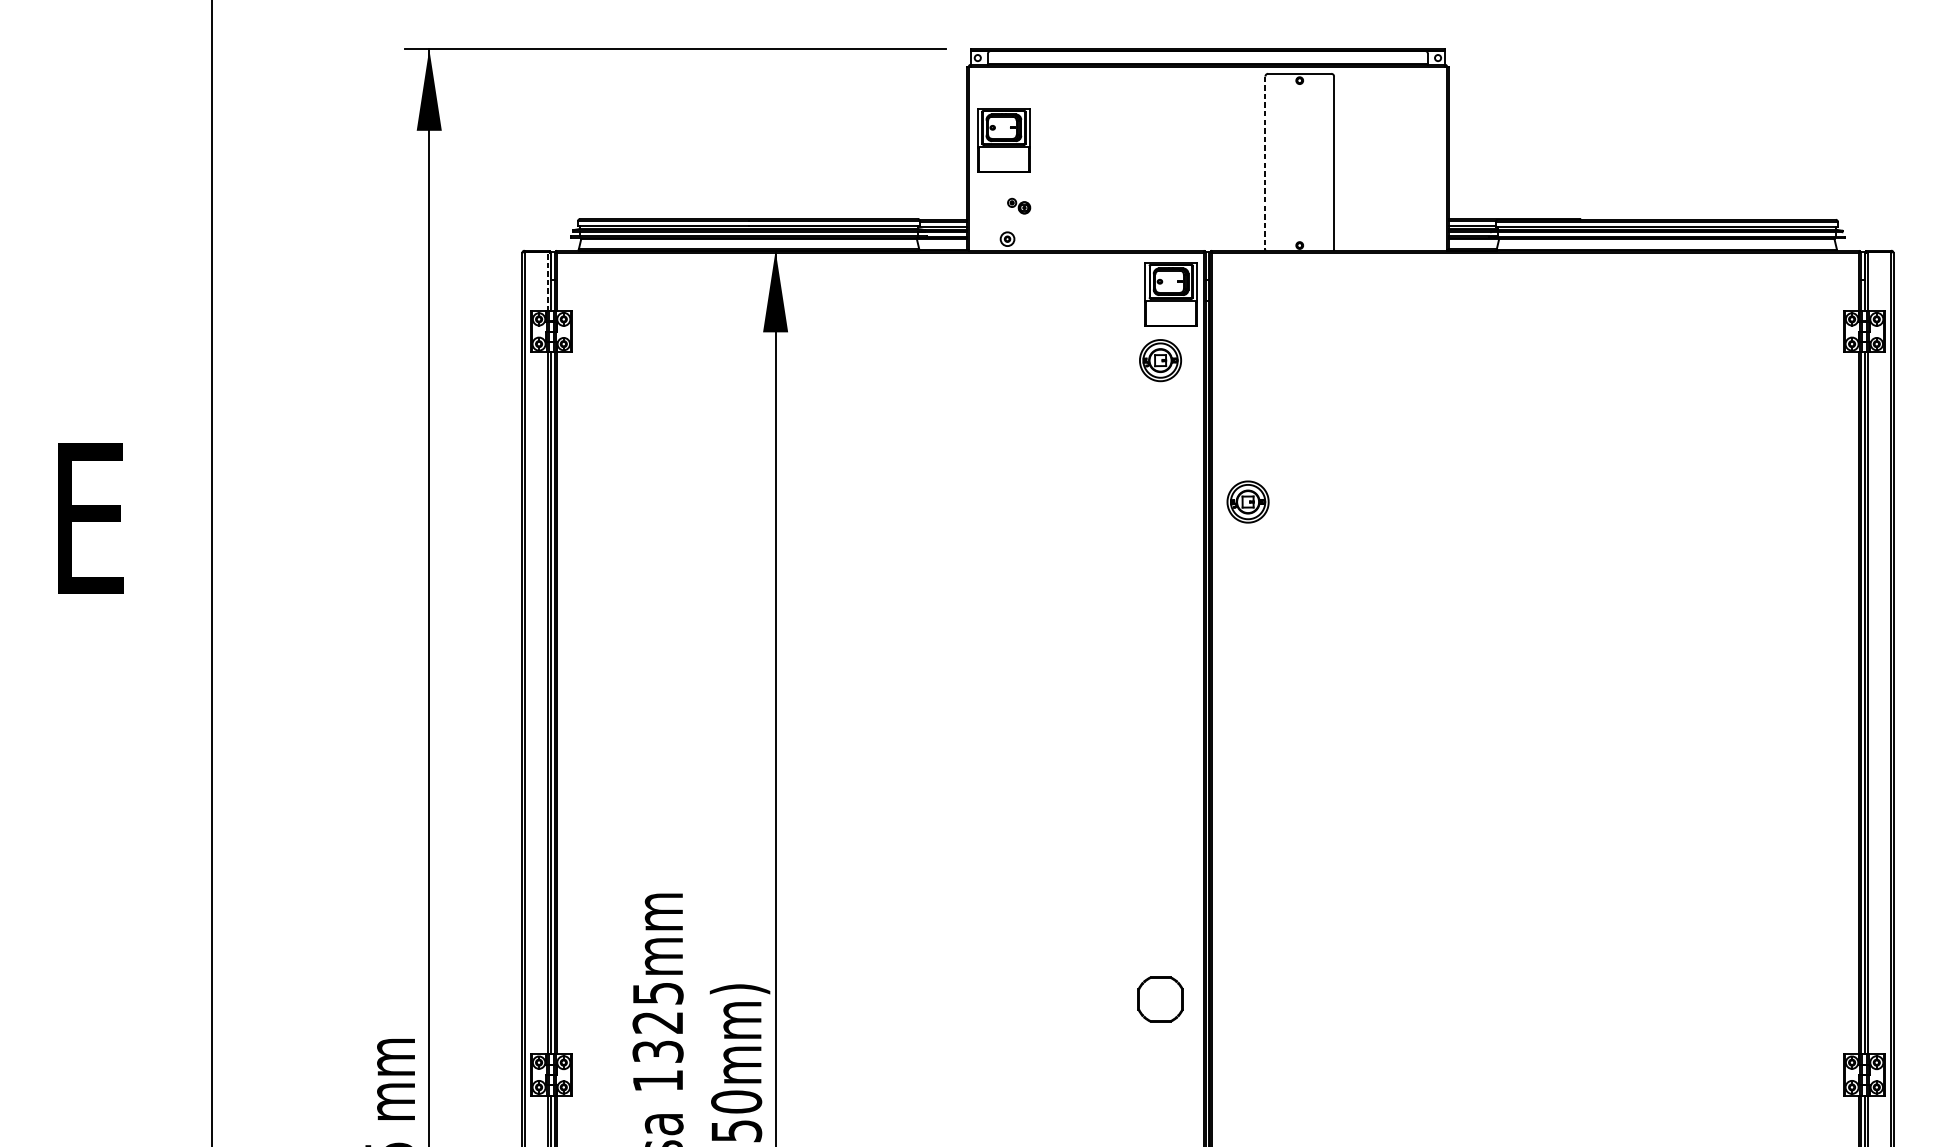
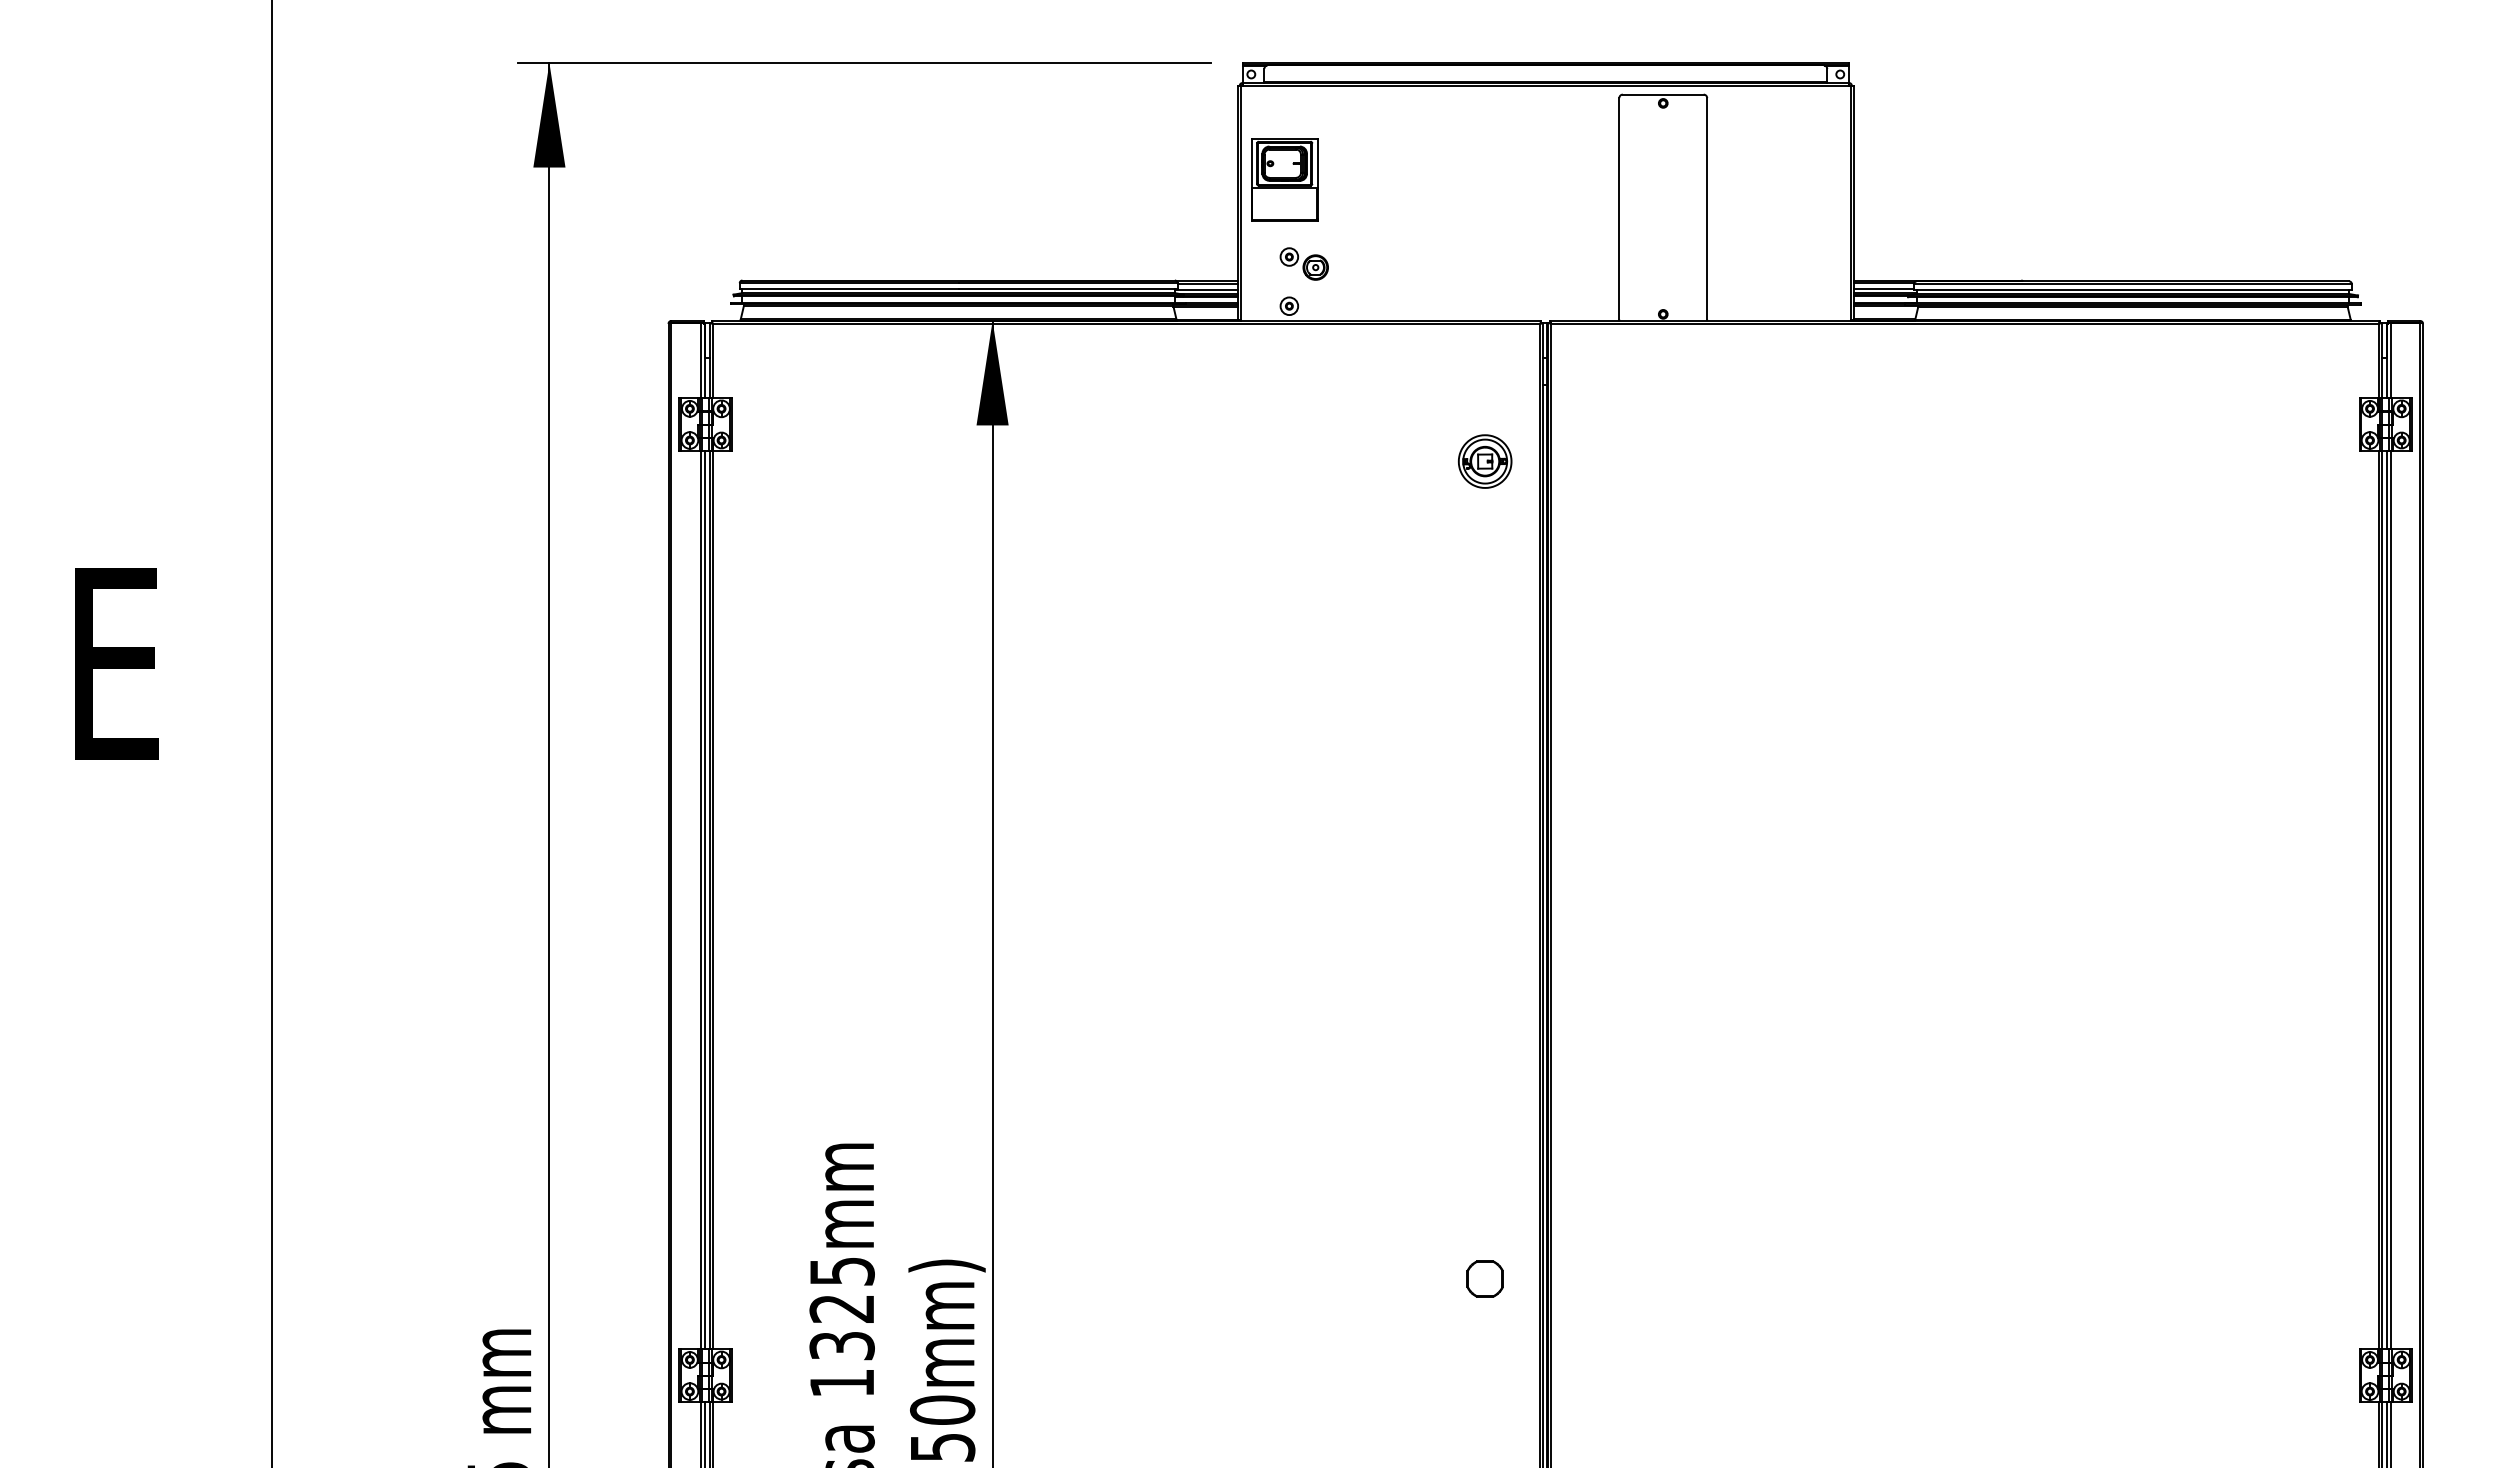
line: (1265, 162) -> (1619, 208), dashed -> solid
part: (1018, 205) -> (1303, 263), size x1.67
line: (547, 281) -> (700, 360), dashed -> solid
part: (1170, 294) -> (1498, 376), removed
part: (1247, 501) -> (1596, 642), removed
part: (1160, 999) -> (1484, 1278), size x0.62

